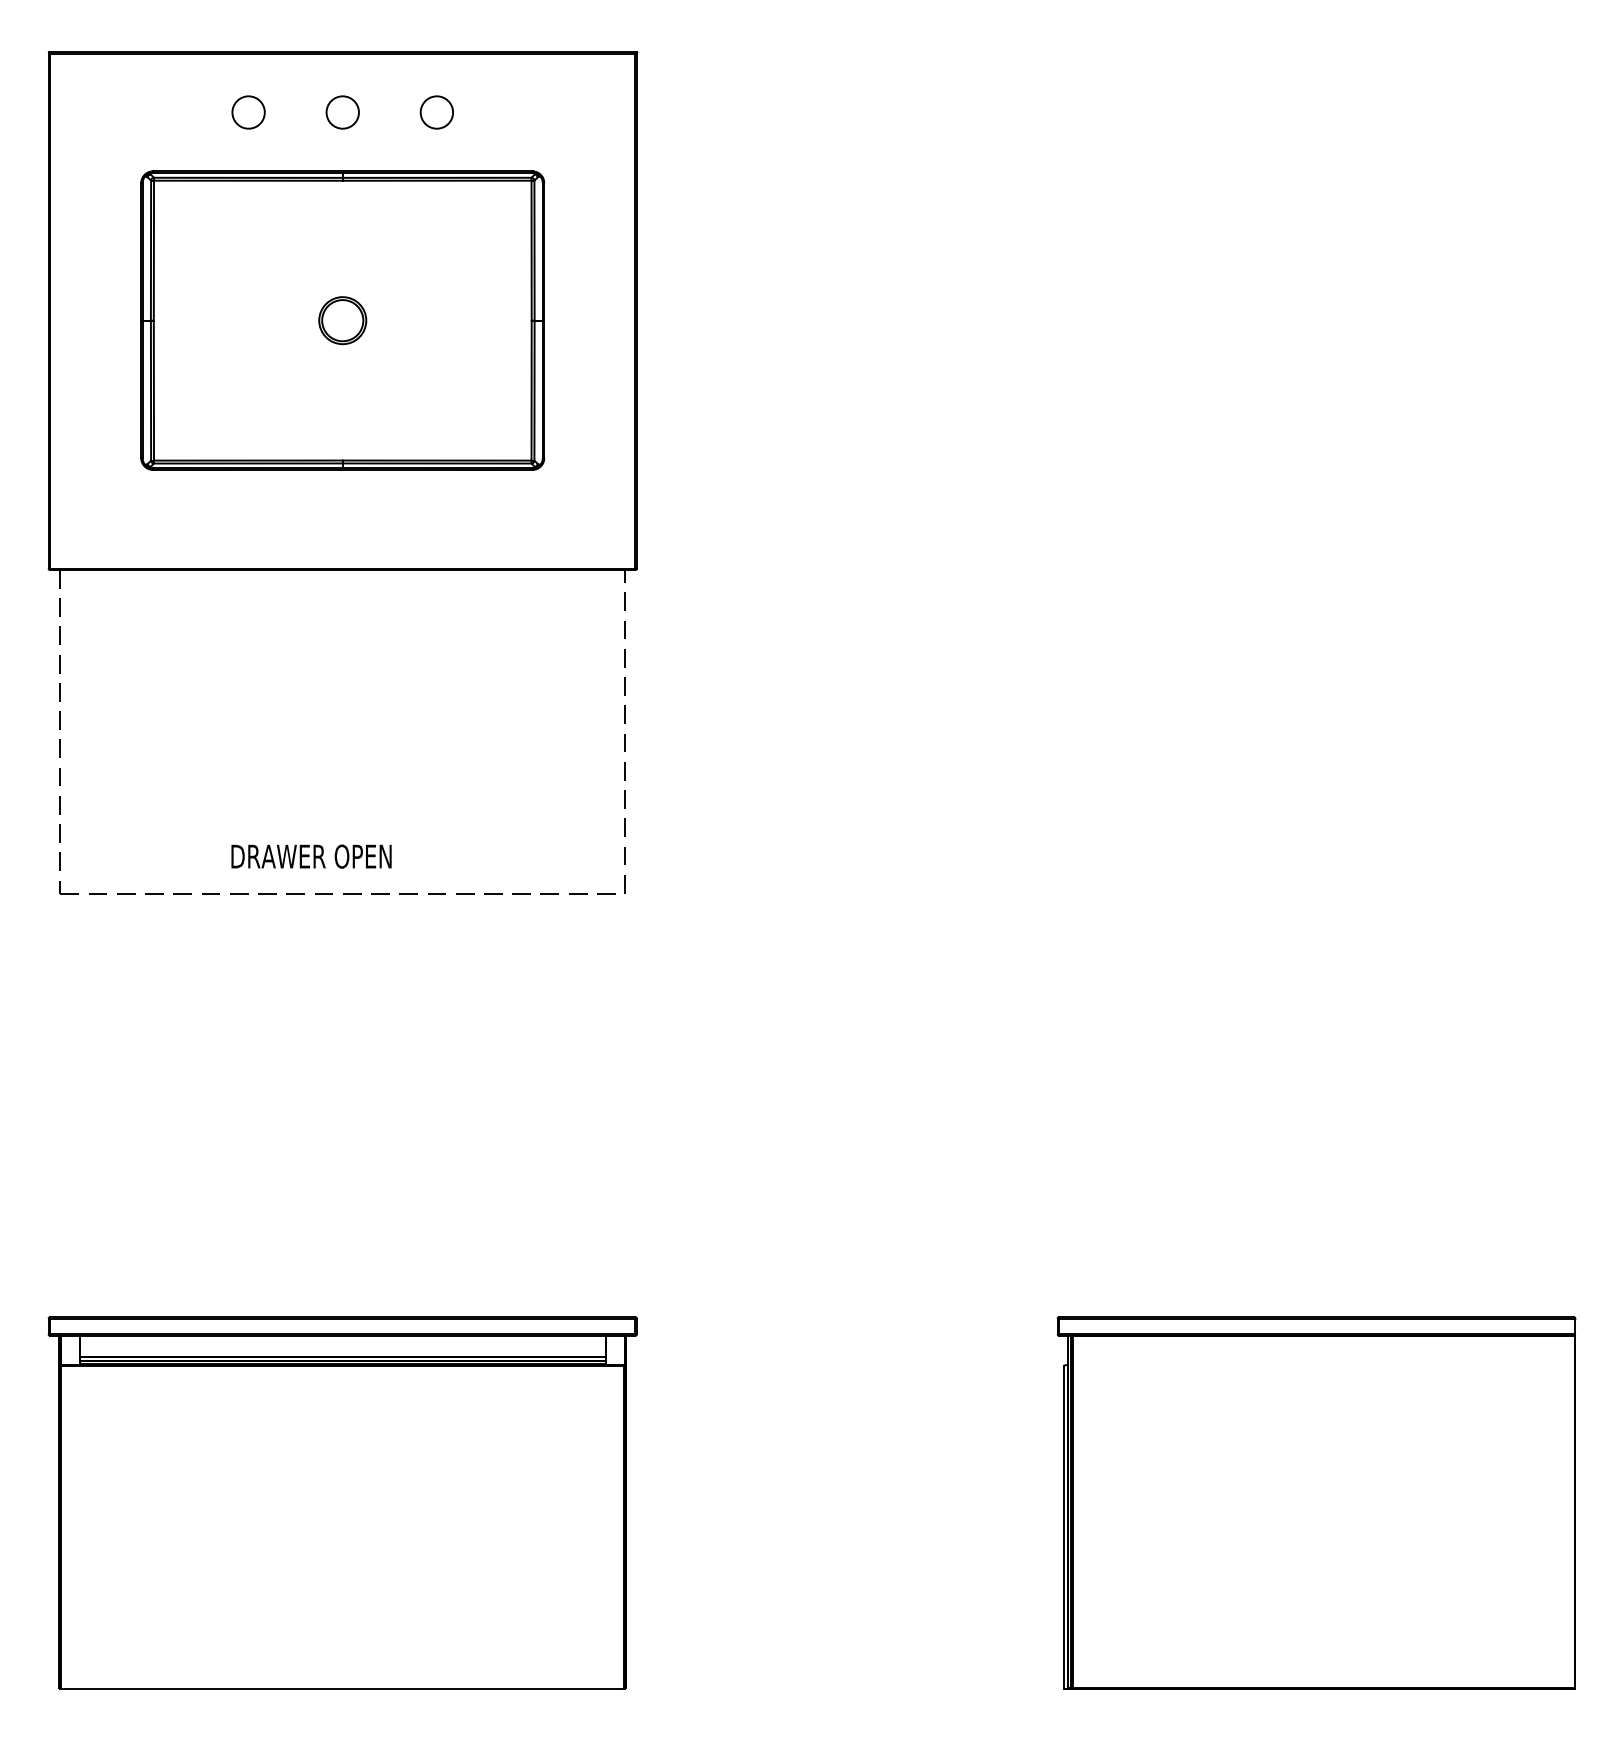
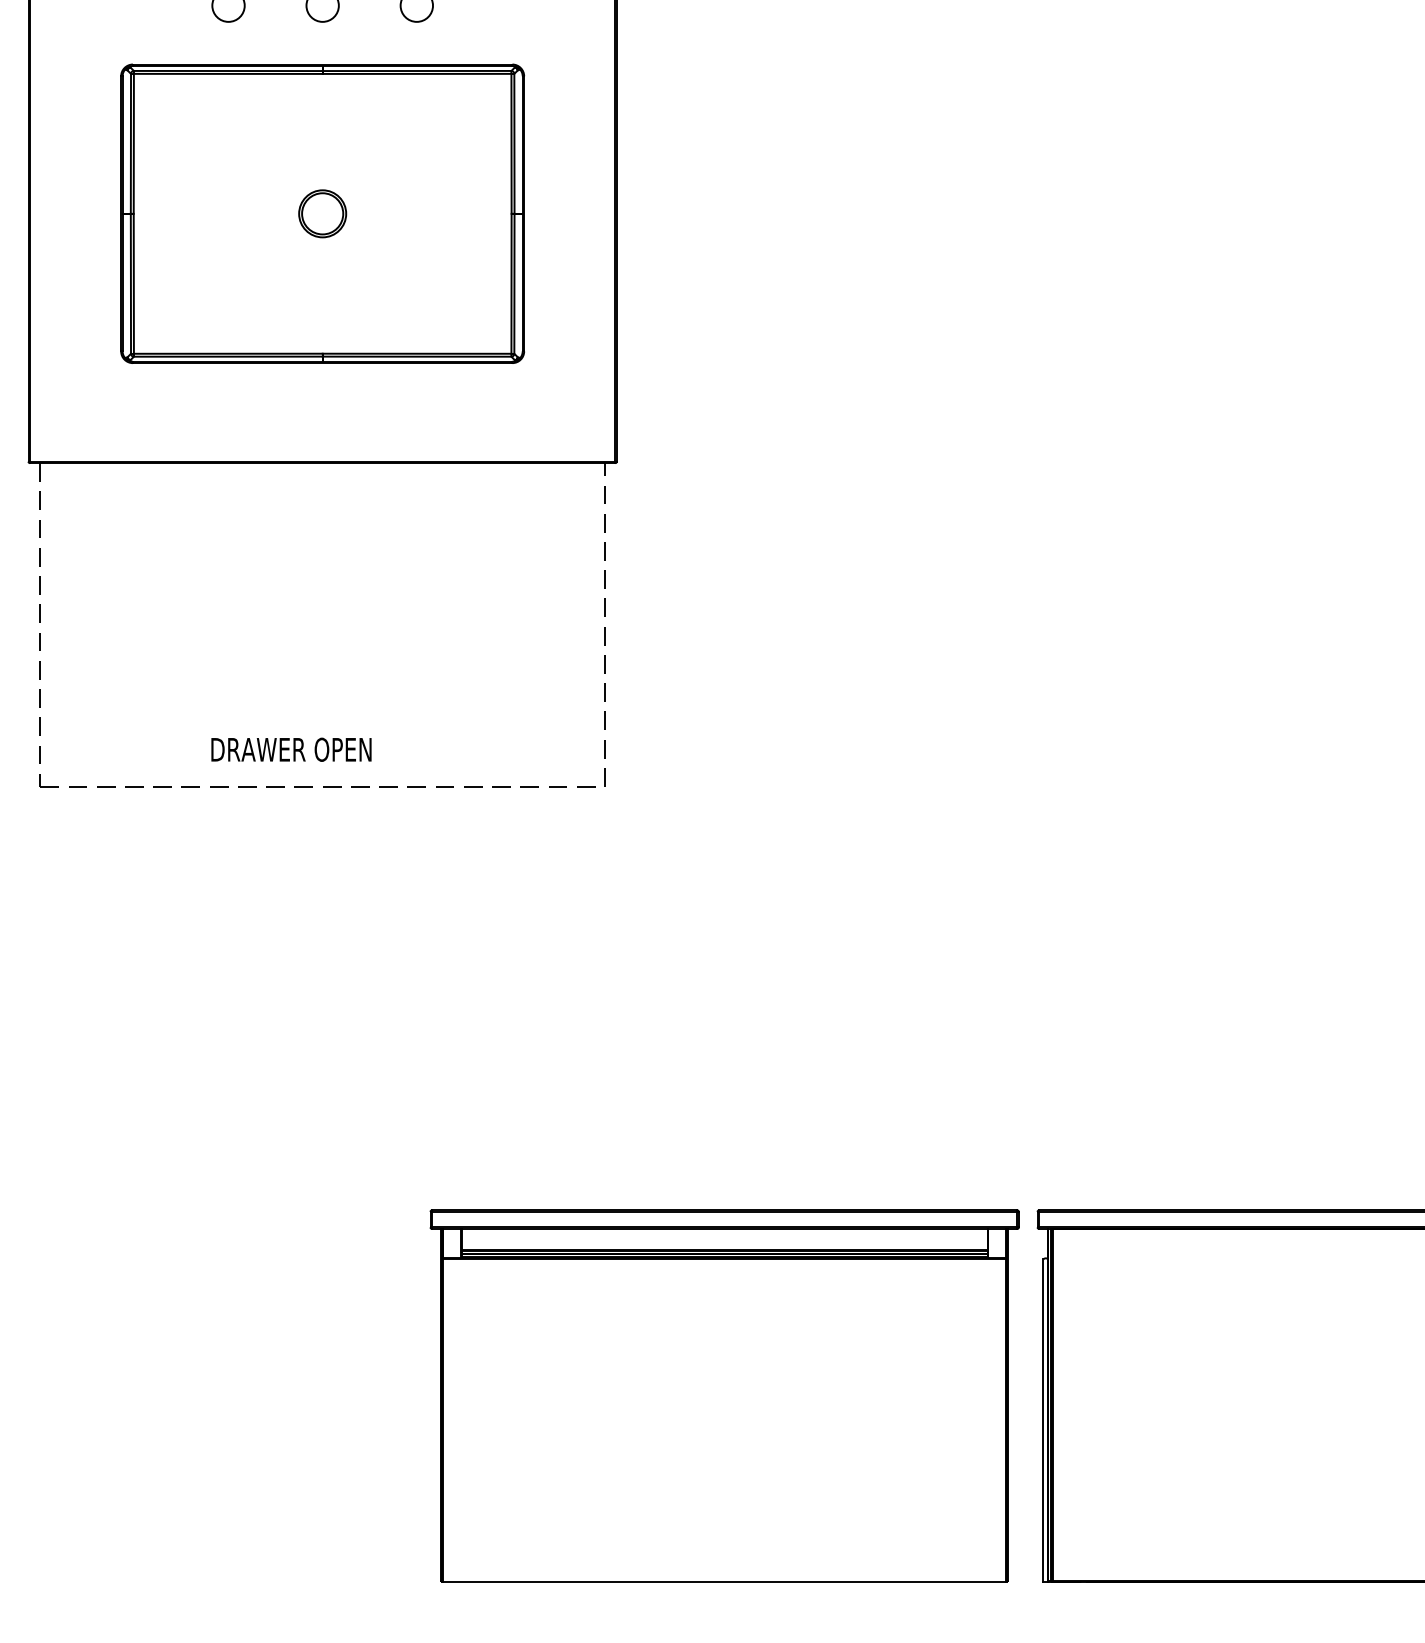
part: (342, 1502) -> (724, 1395), moved

